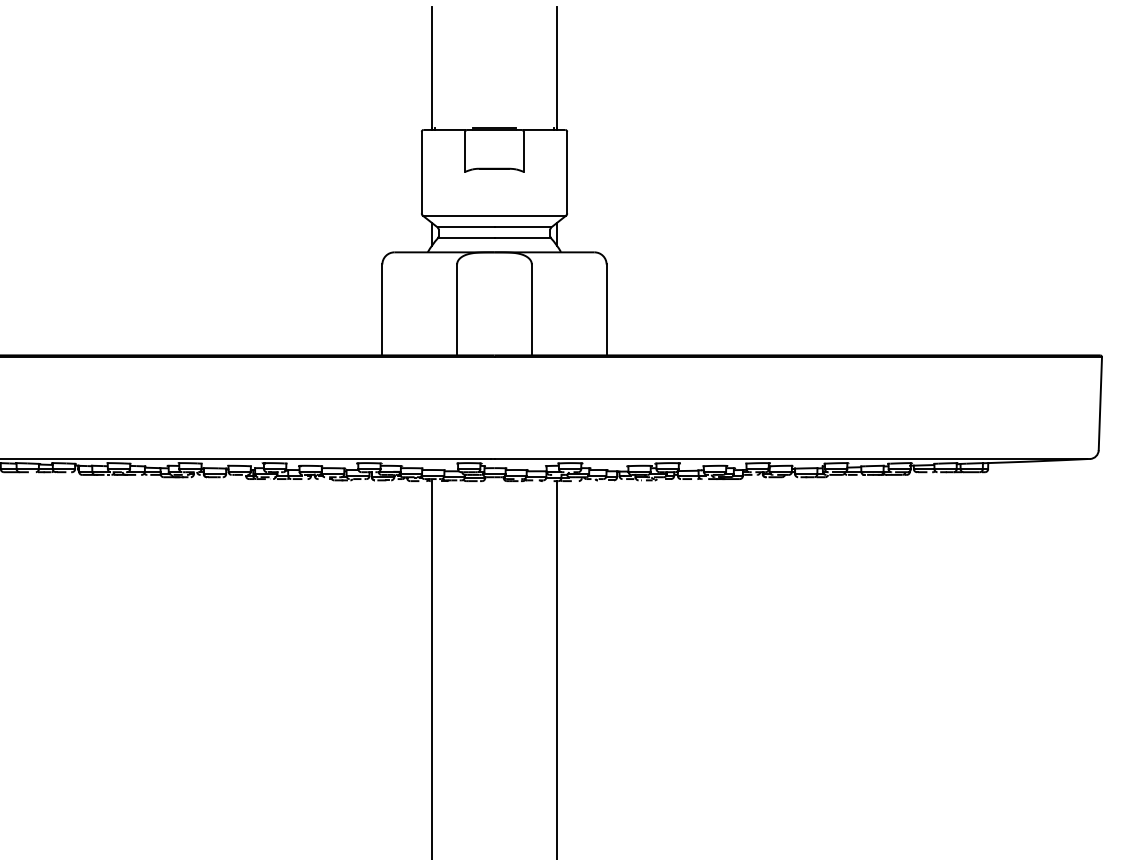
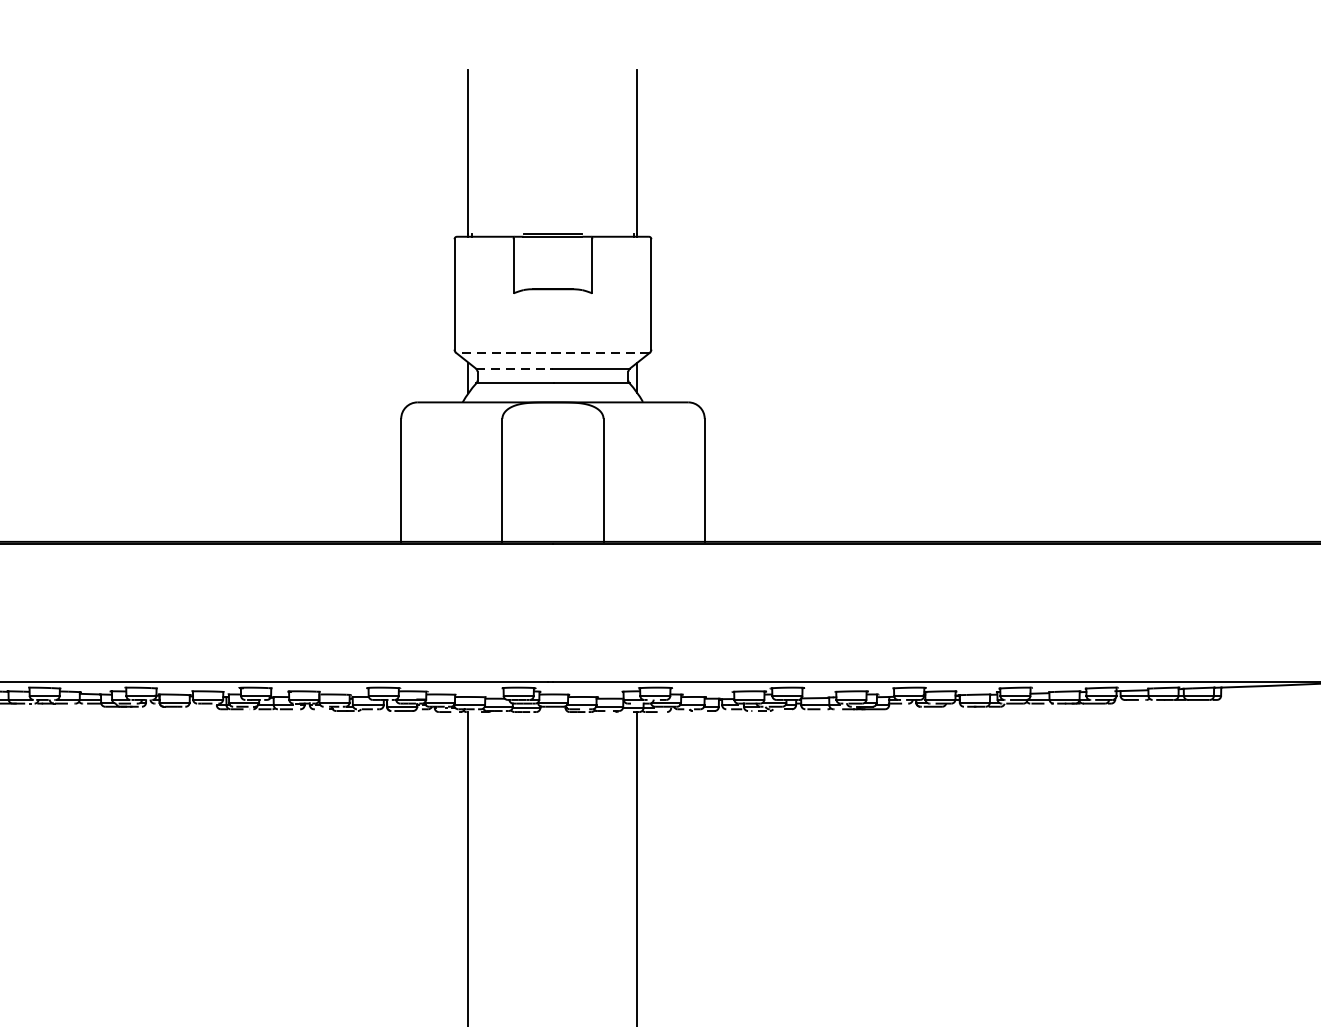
line: (494, 215) -> (552, 352), solid -> dashed
line: (466, 227) -> (515, 368), solid -> dashed

